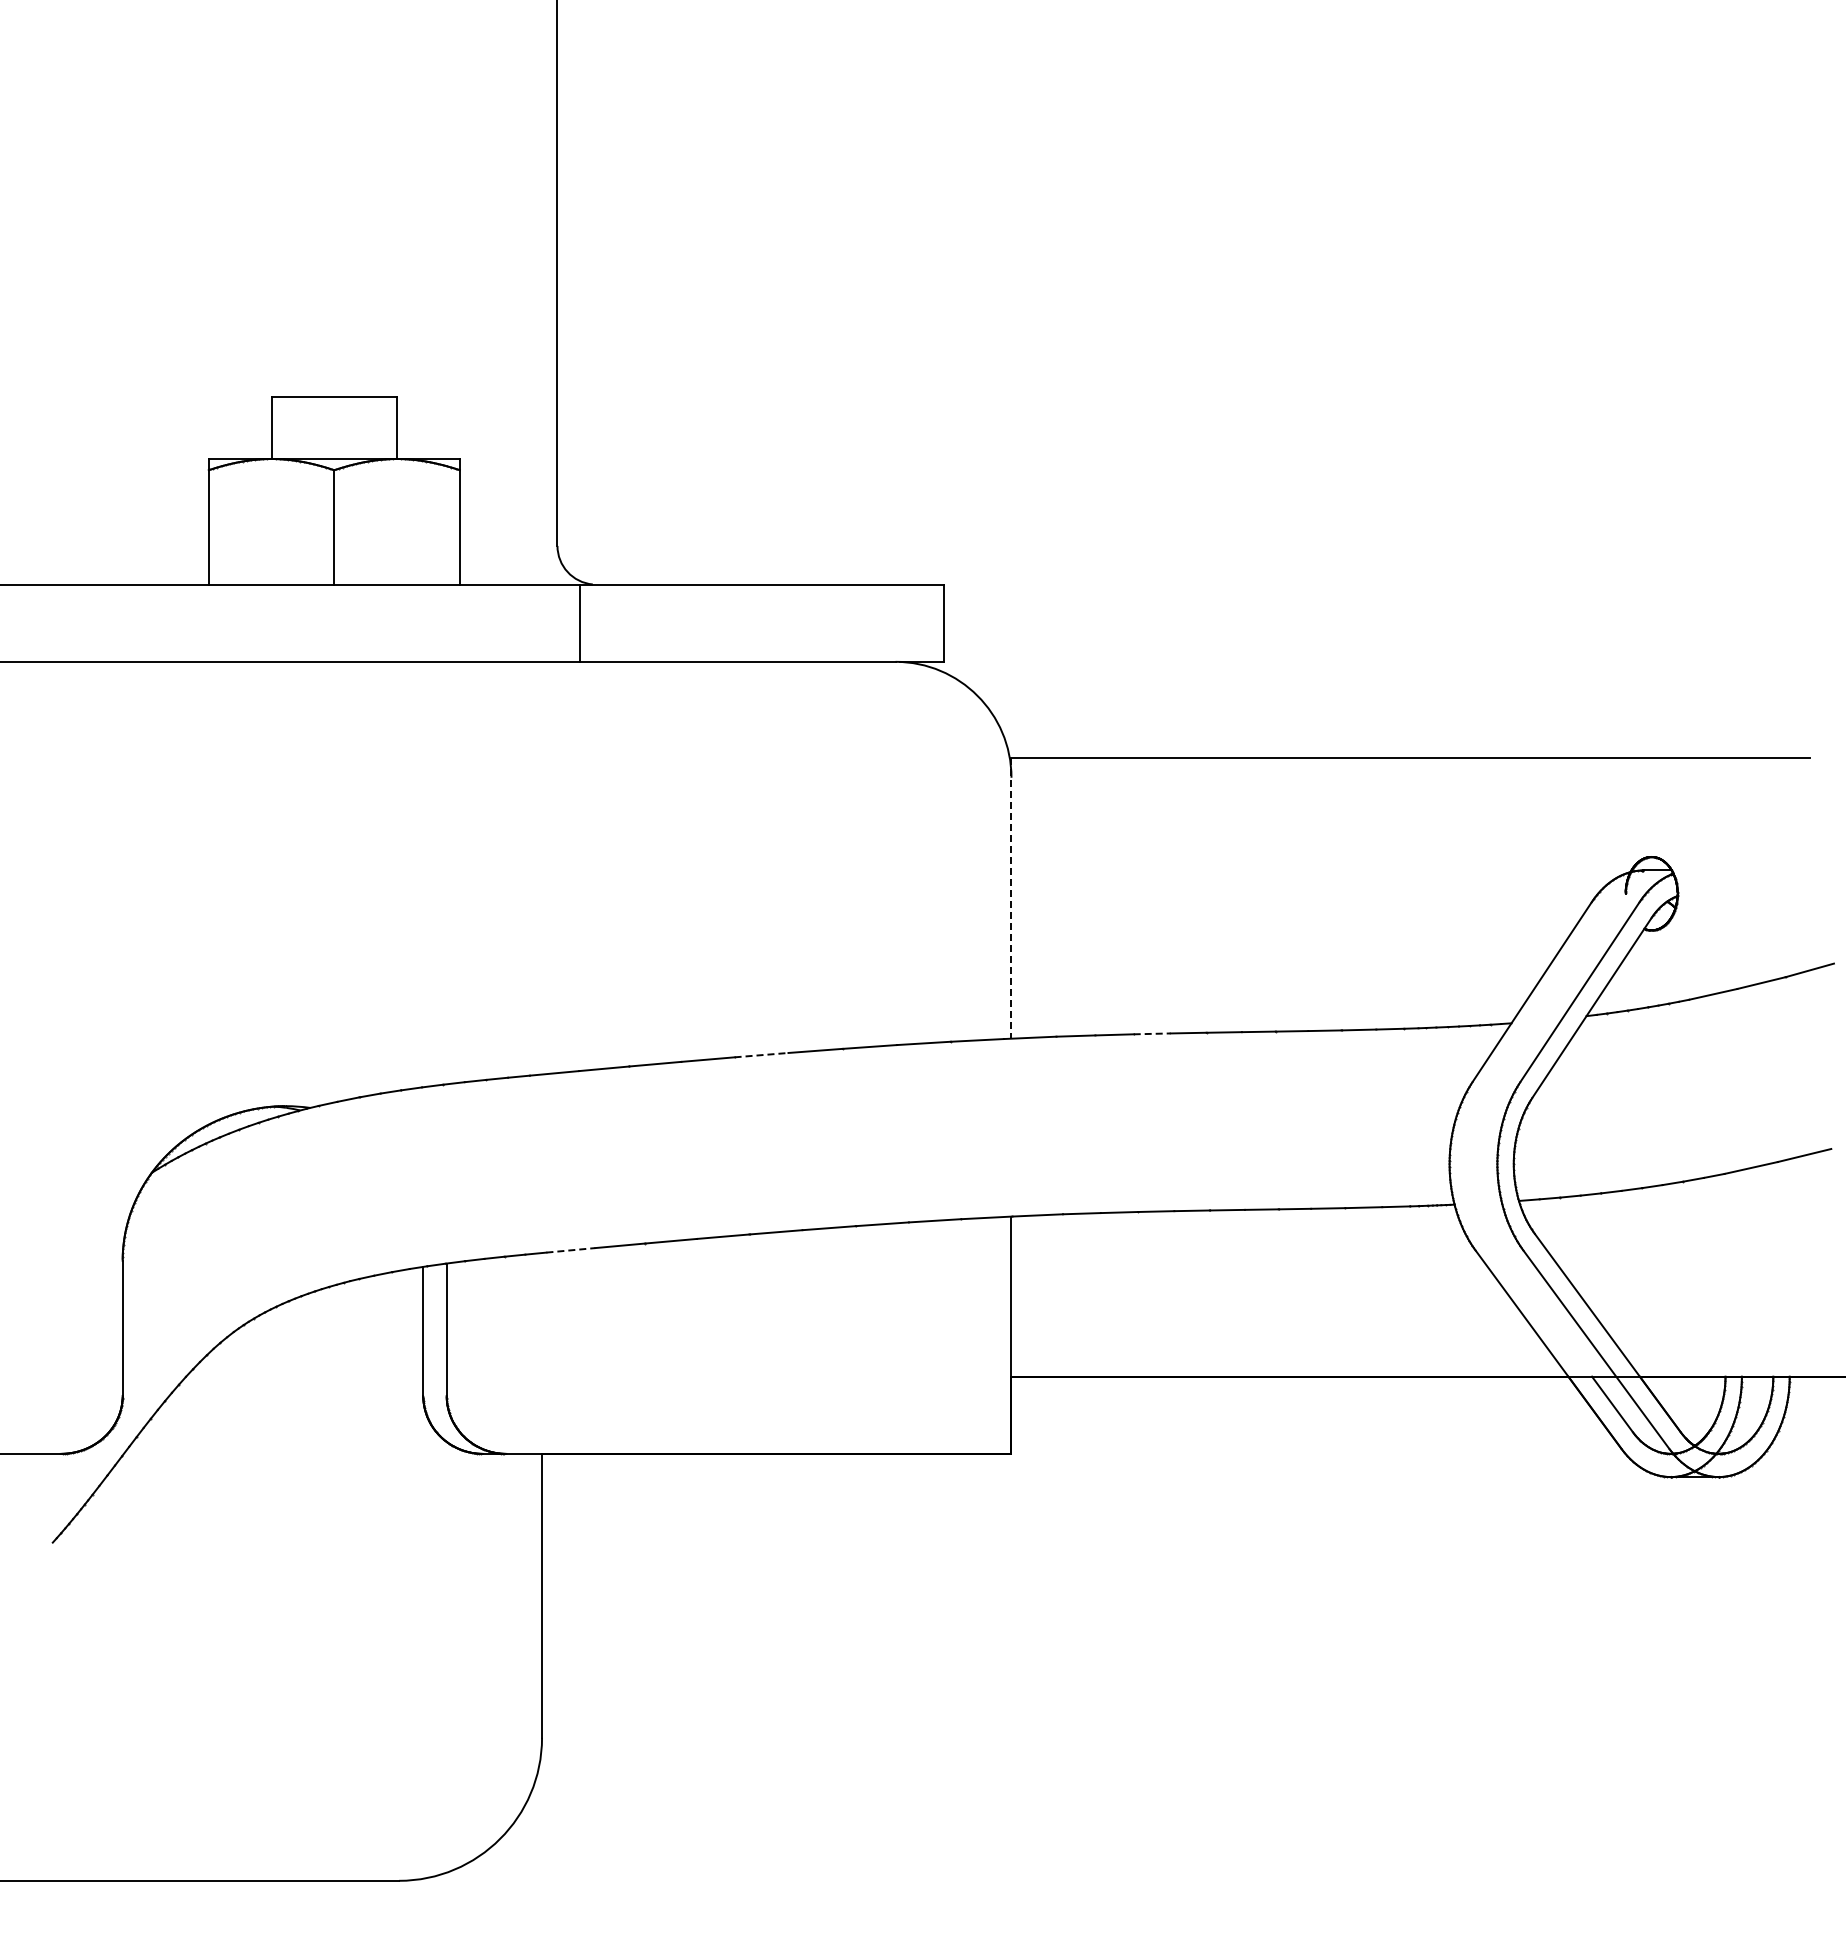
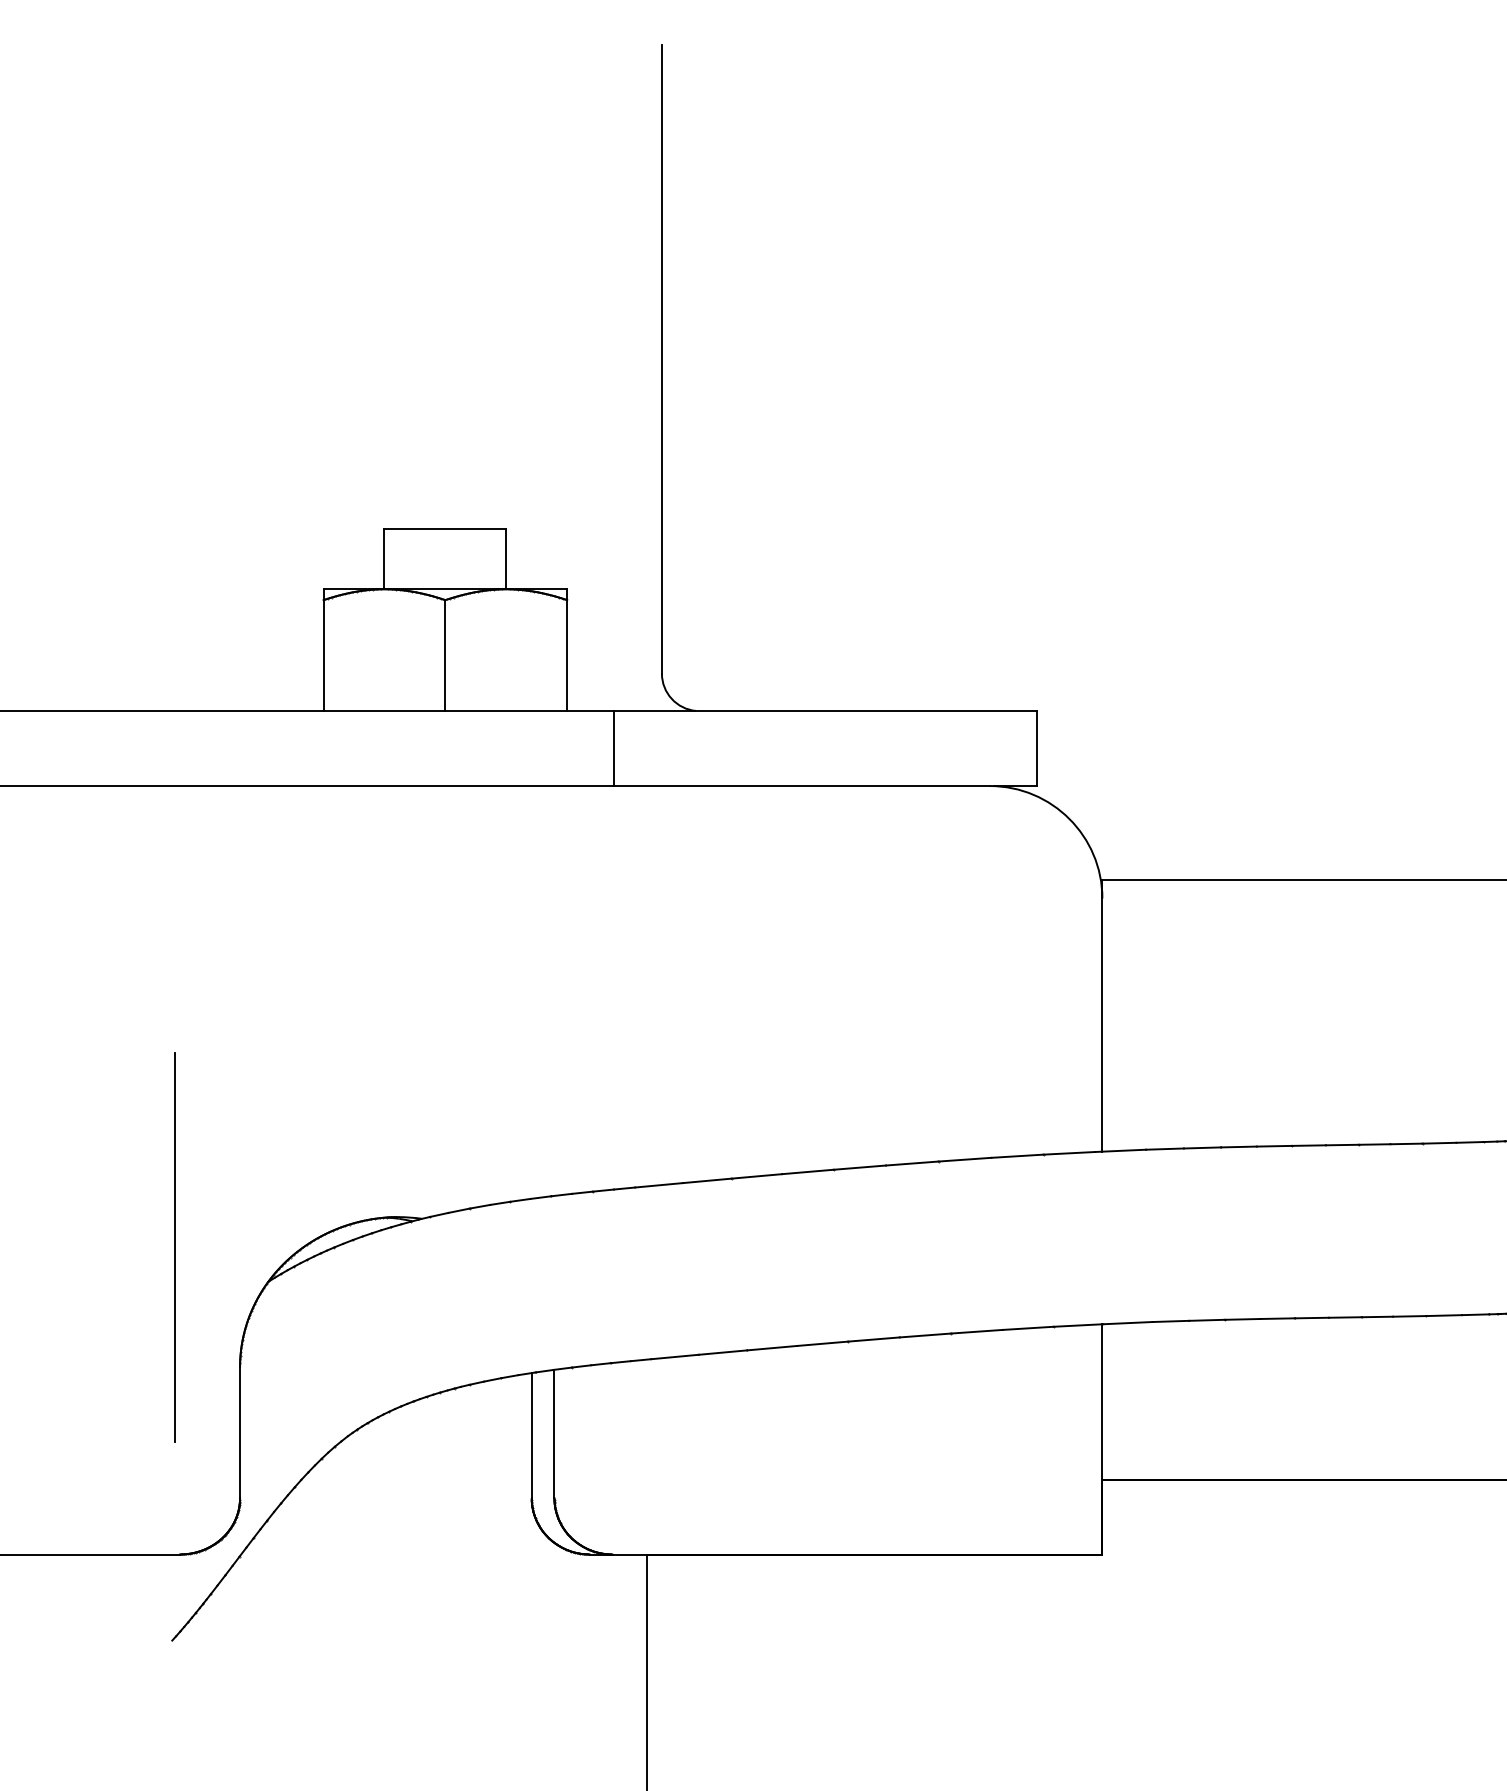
line: (580, 622) -> (614, 747), moved
line: (1011, 899) -> (1102, 1016), dashed -> solid
line: (1152, 1033) -> (1239, 1146), dashed -> solid
line: (762, 1055) -> (860, 1167), dashed -> solid
line: (54, 1137) -> (173, 1247), added
line: (570, 1250) -> (674, 1357), dashed -> solid

